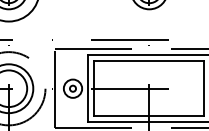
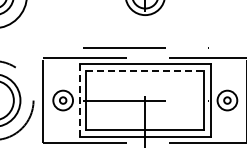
line: (149, 60) -> (145, 70), solid -> dashed
line: (88, 89) -> (79, 101), solid -> dashed

